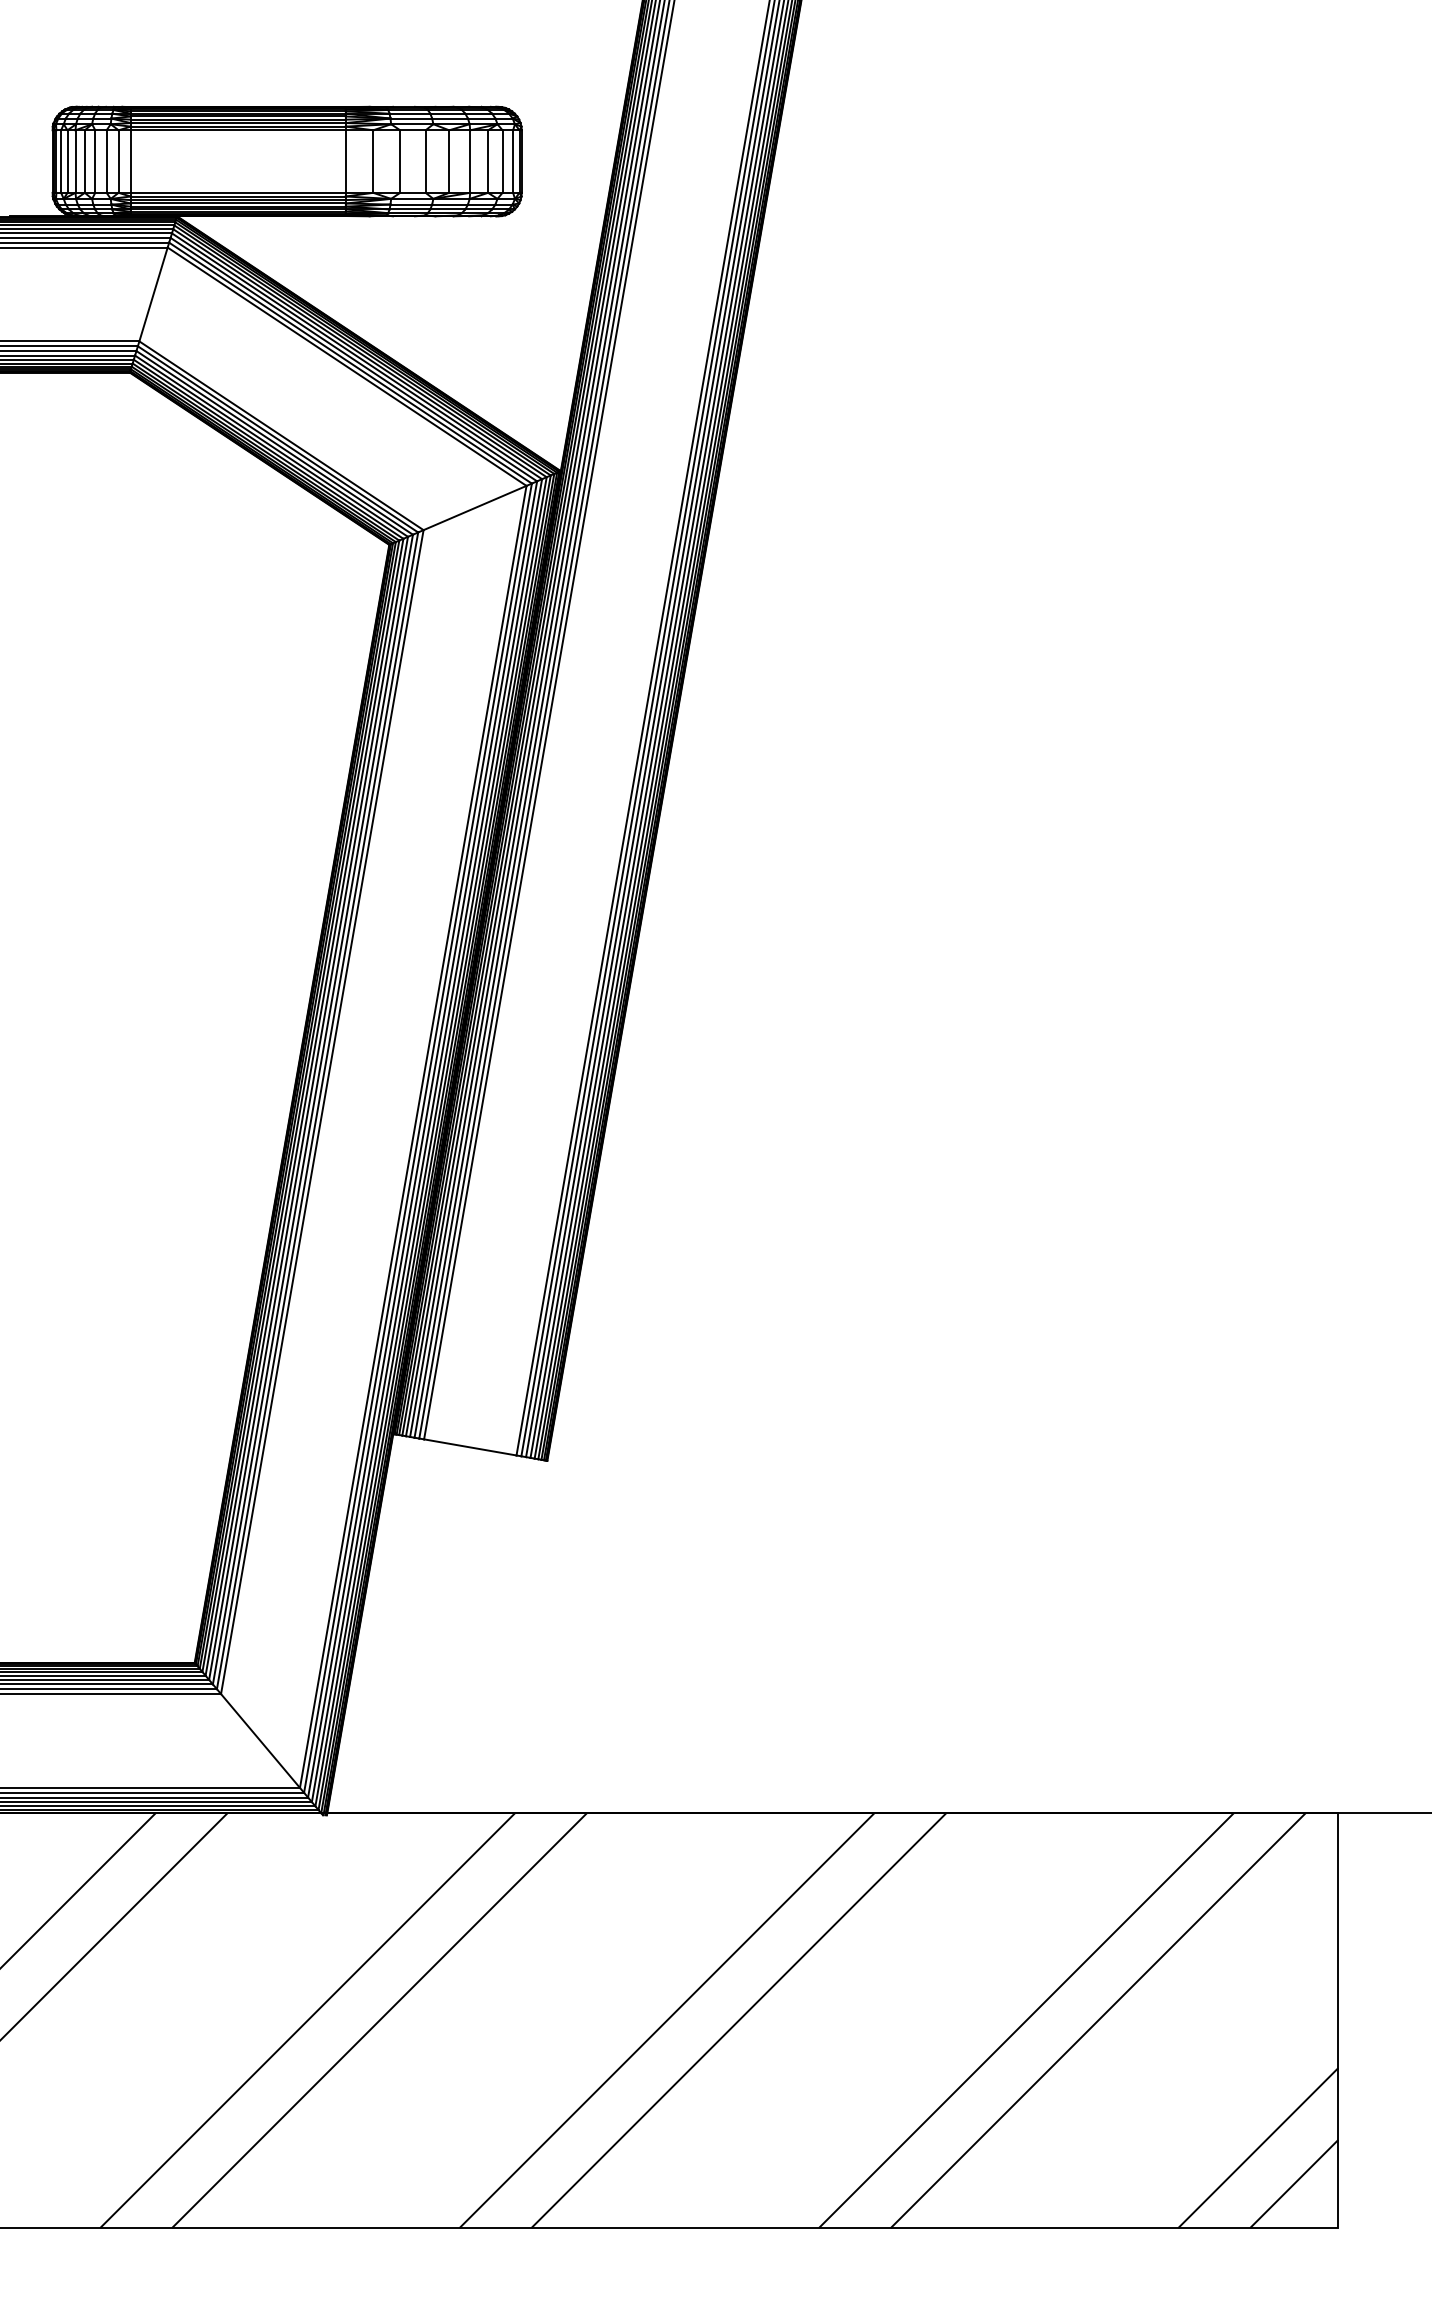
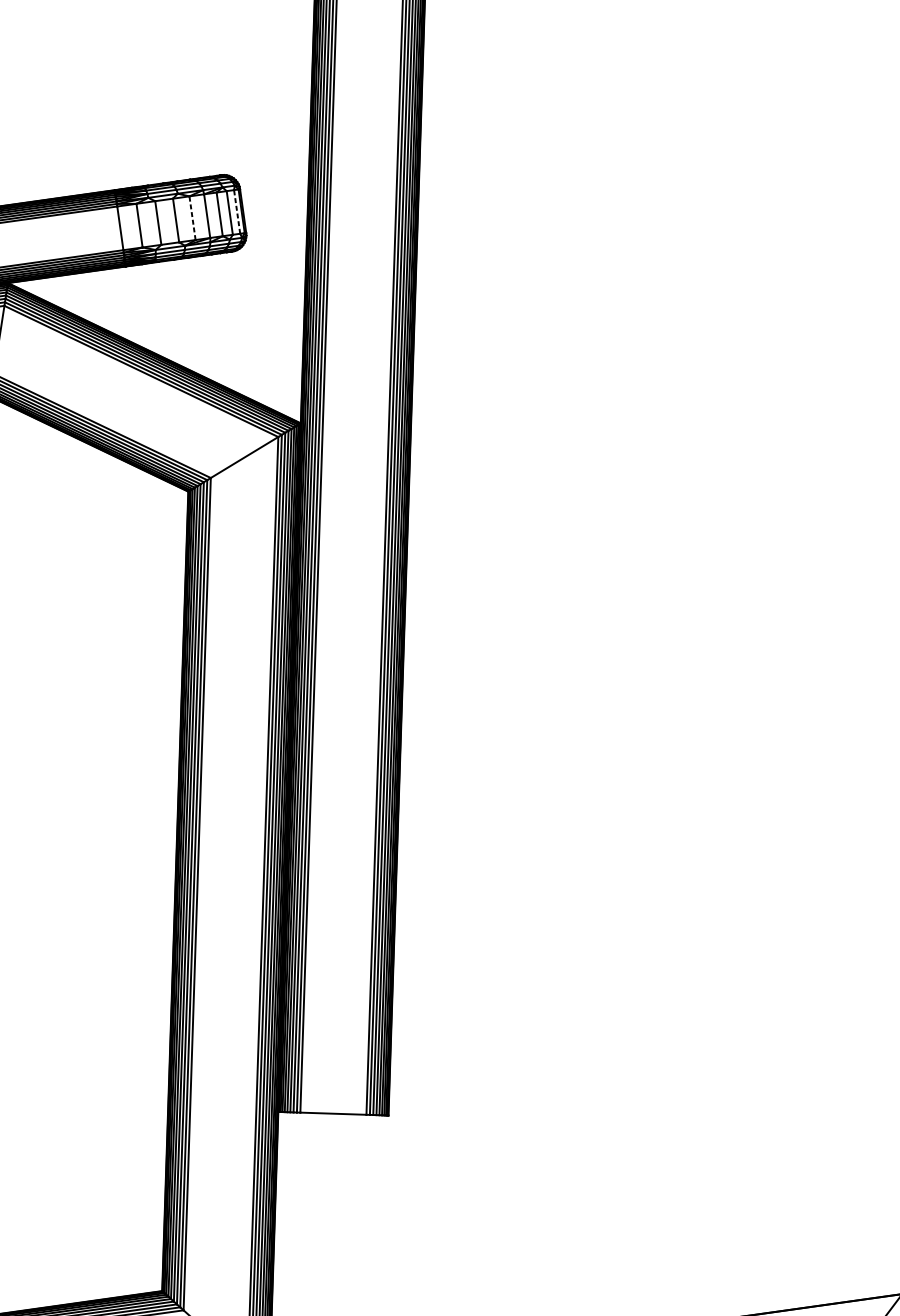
line: (449, 161) -> (192, 218), solid -> dashed
line: (513, 161) -> (237, 211), solid -> dashed

